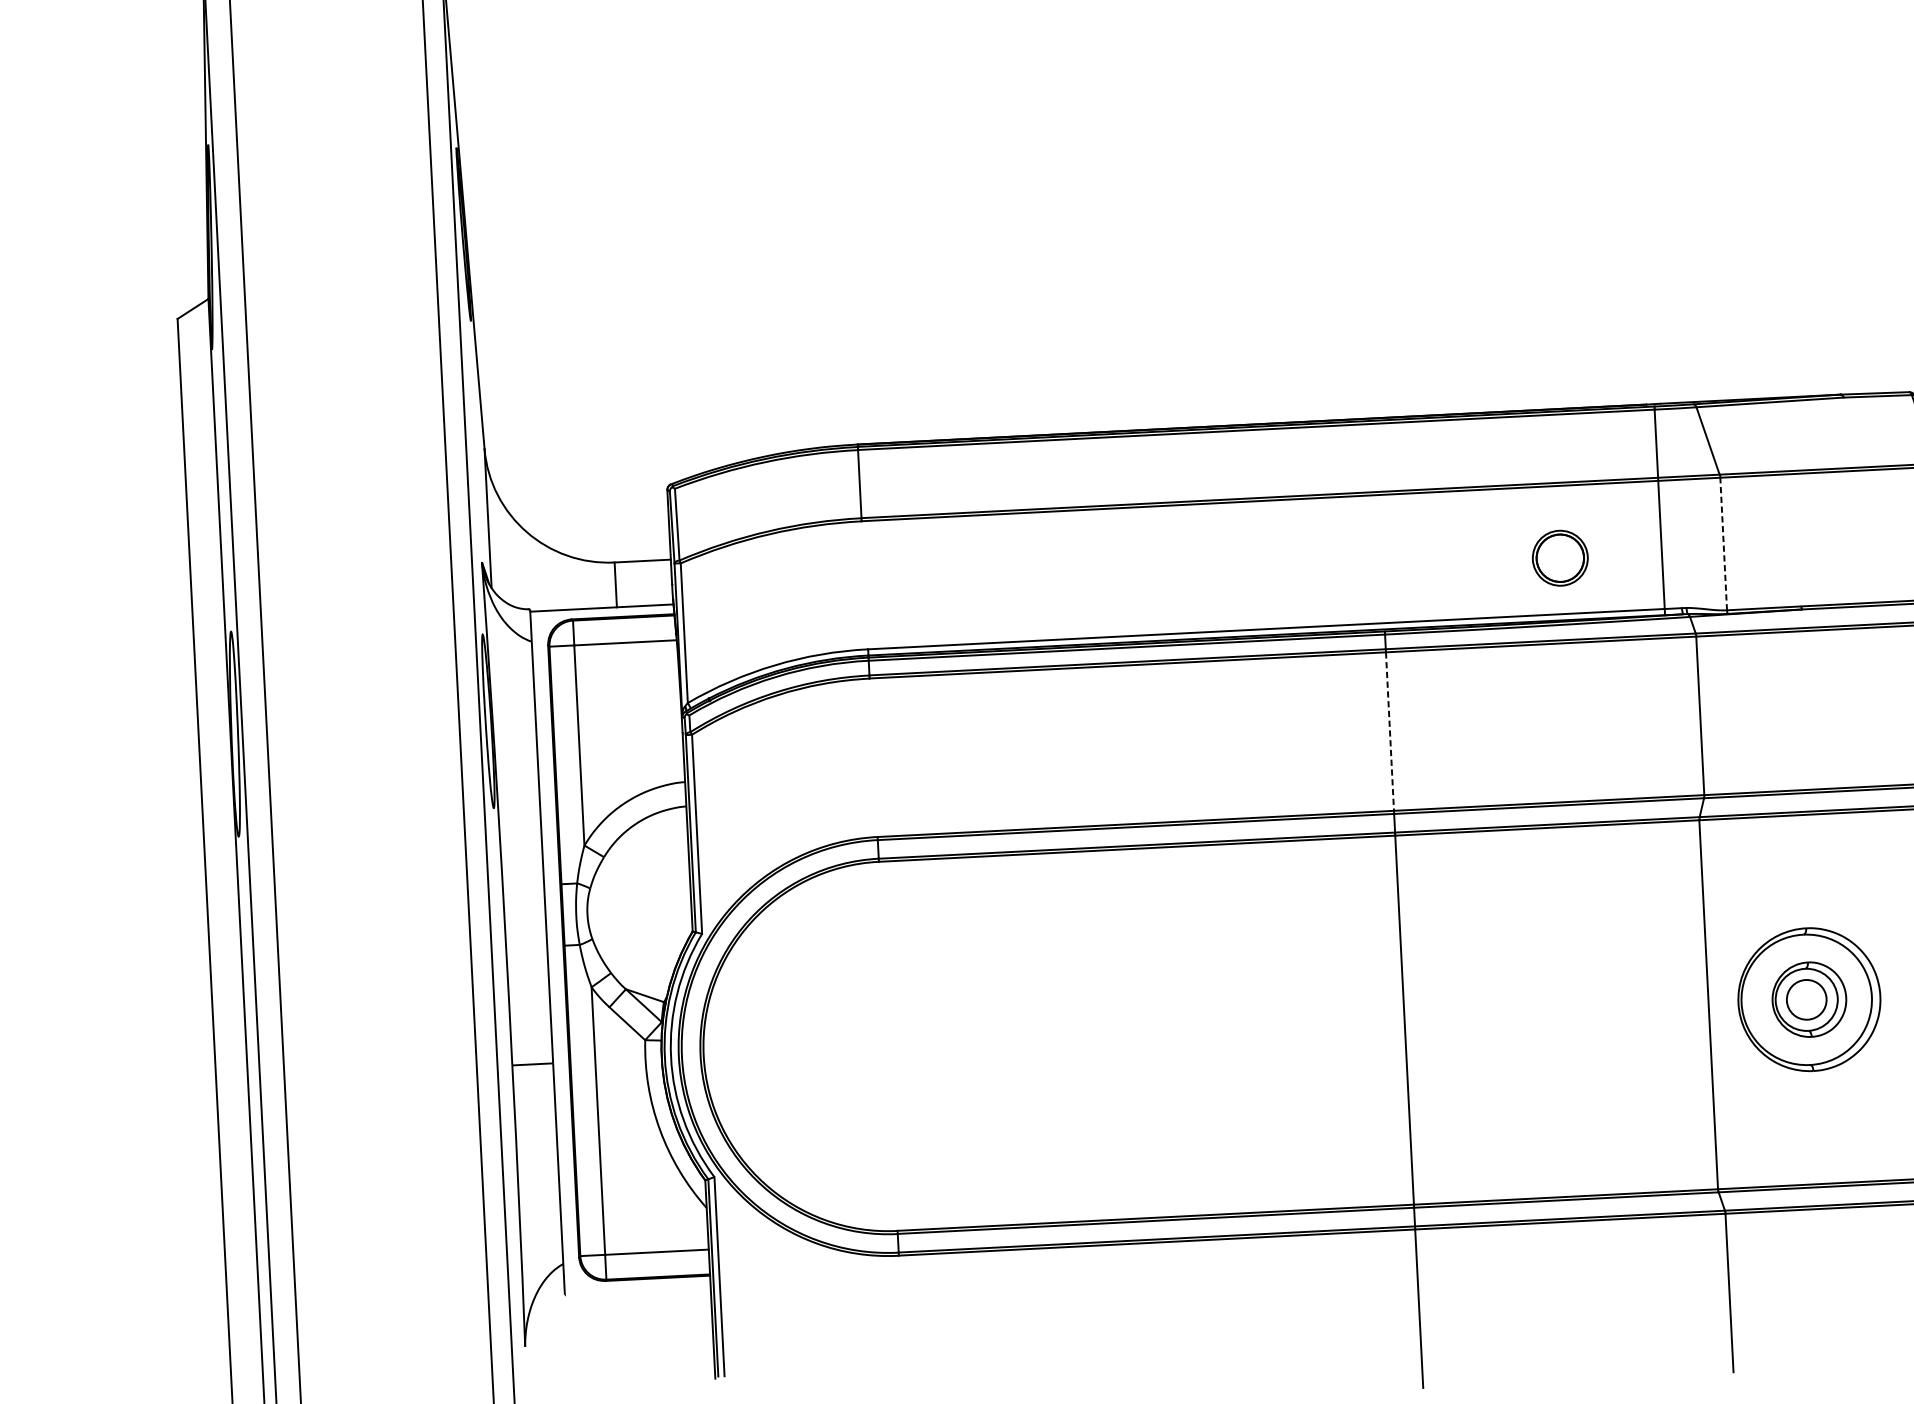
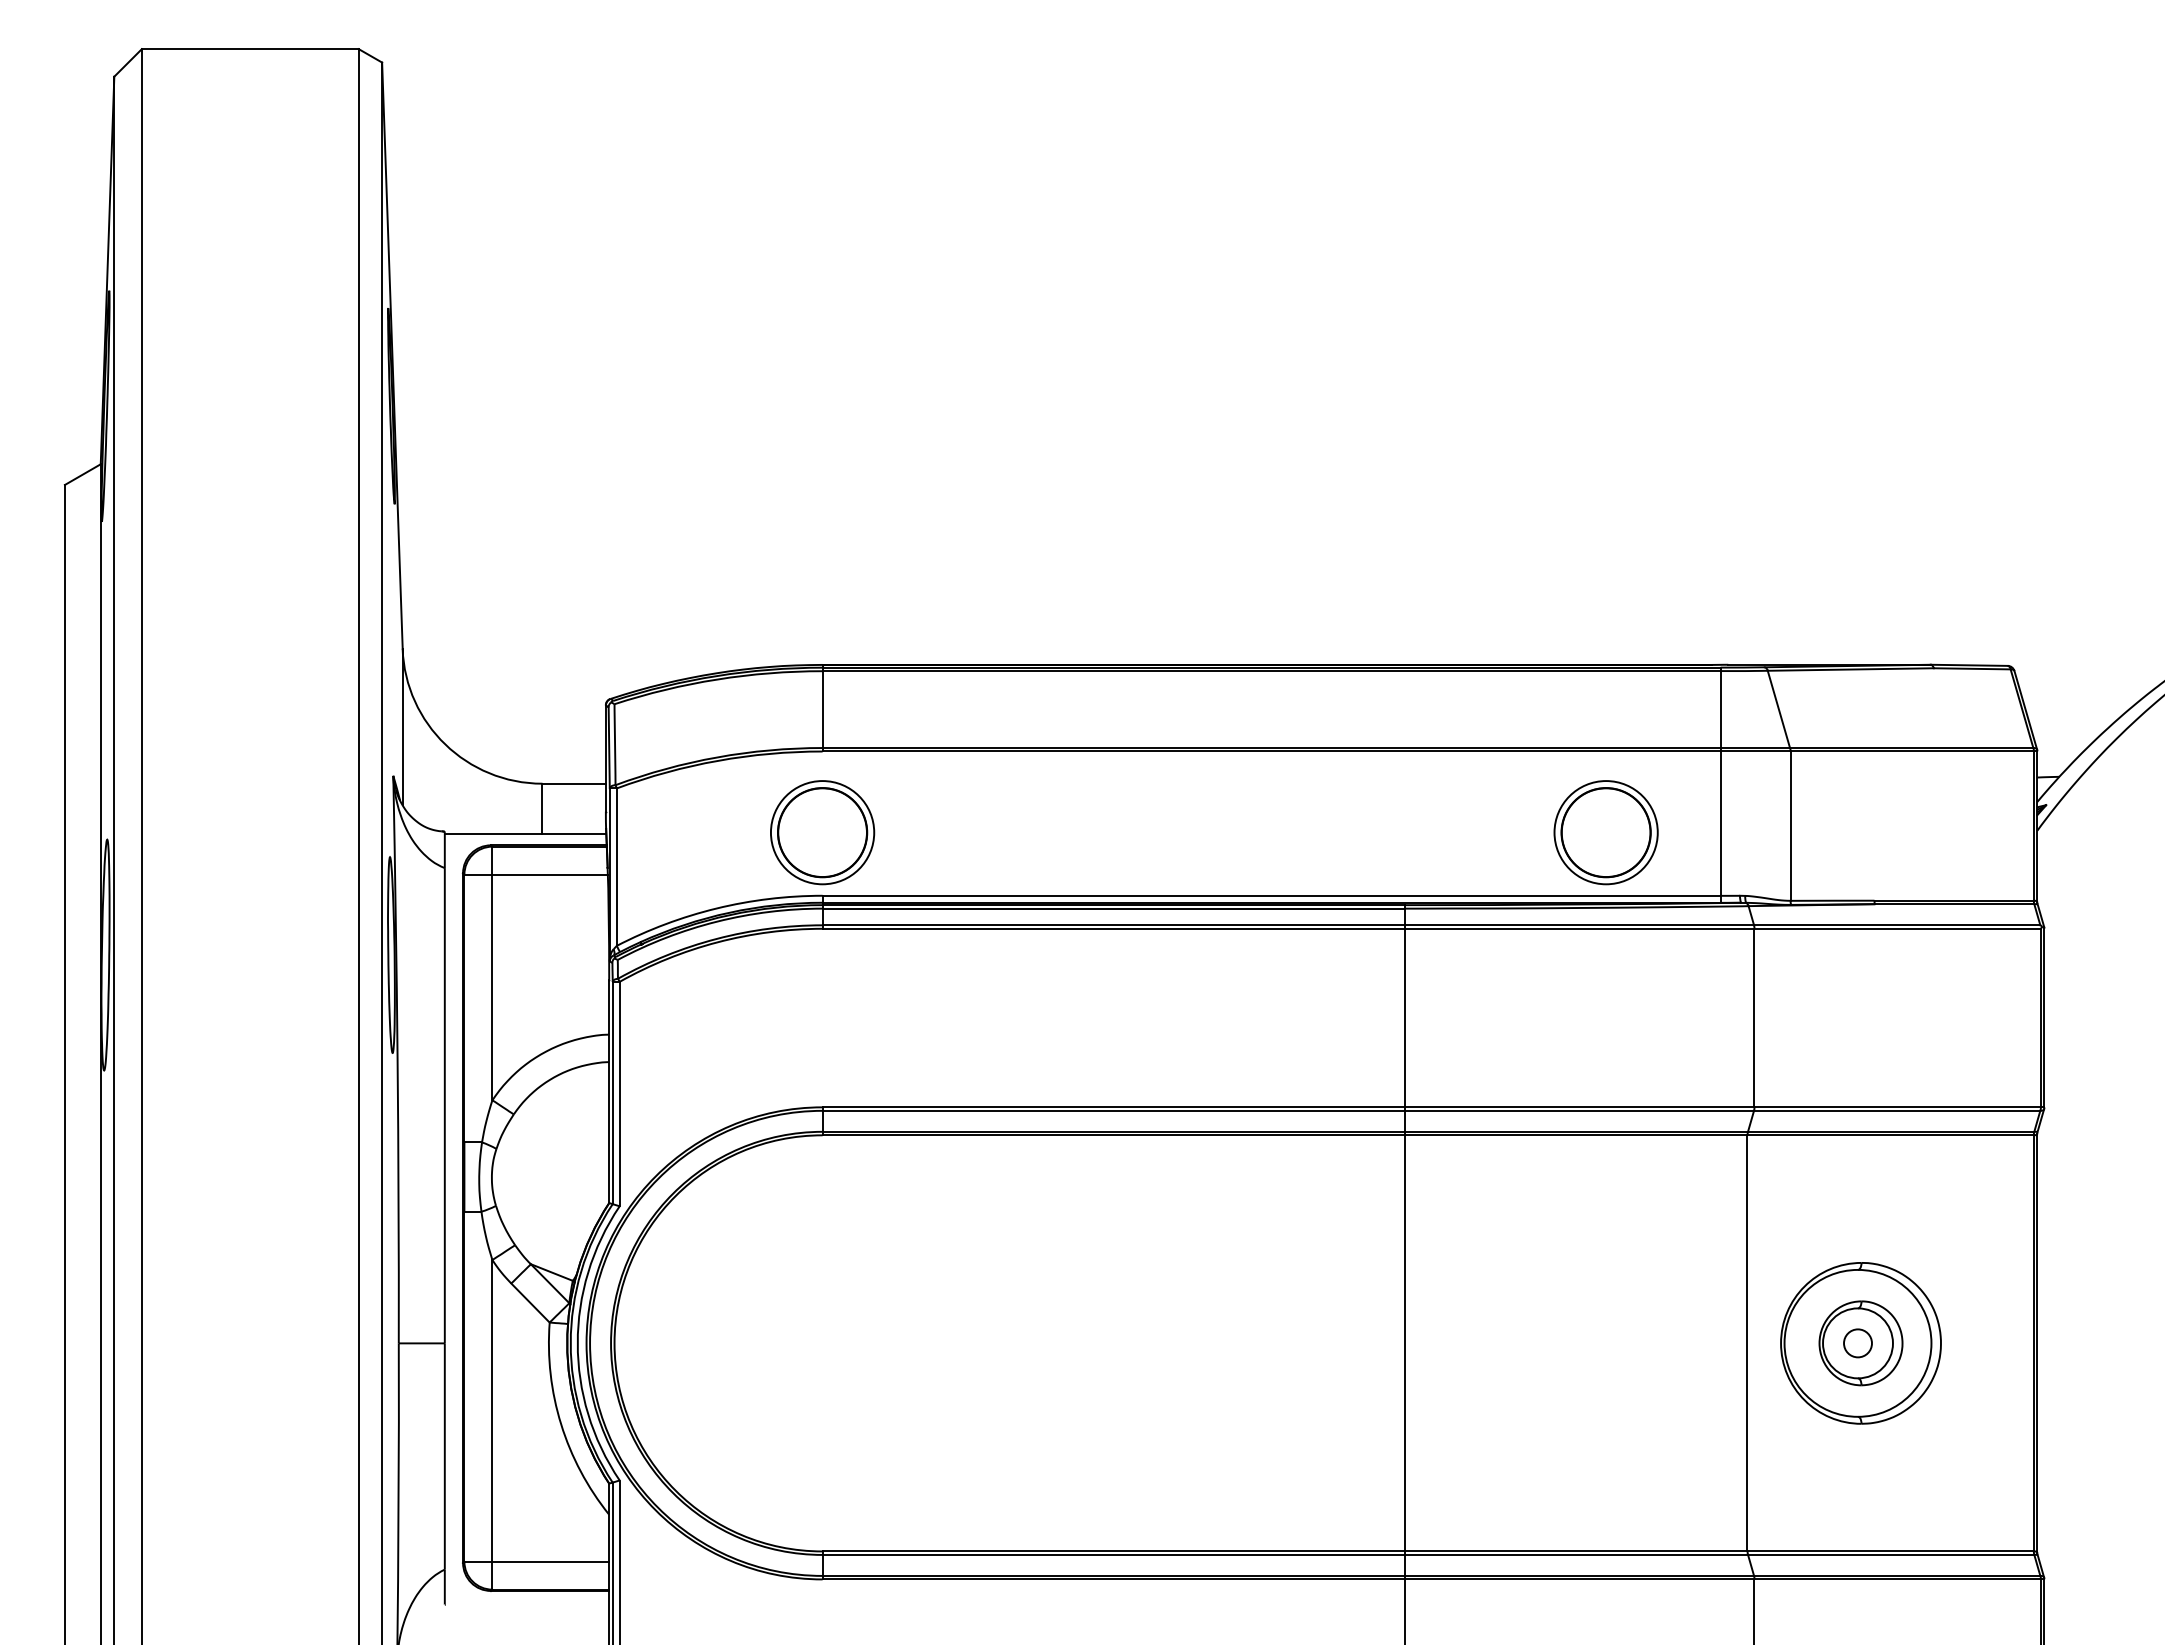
line: (1723, 544) -> (1790, 826), dashed -> solid
part: (1559, 558) -> (1605, 832), size x1.67
part: (865, 593) -> (822, 832), added
line: (1389, 732) -> (1404, 1018), dashed -> solid
circle: (1806, 999) -> (1857, 1343), size x0.62

